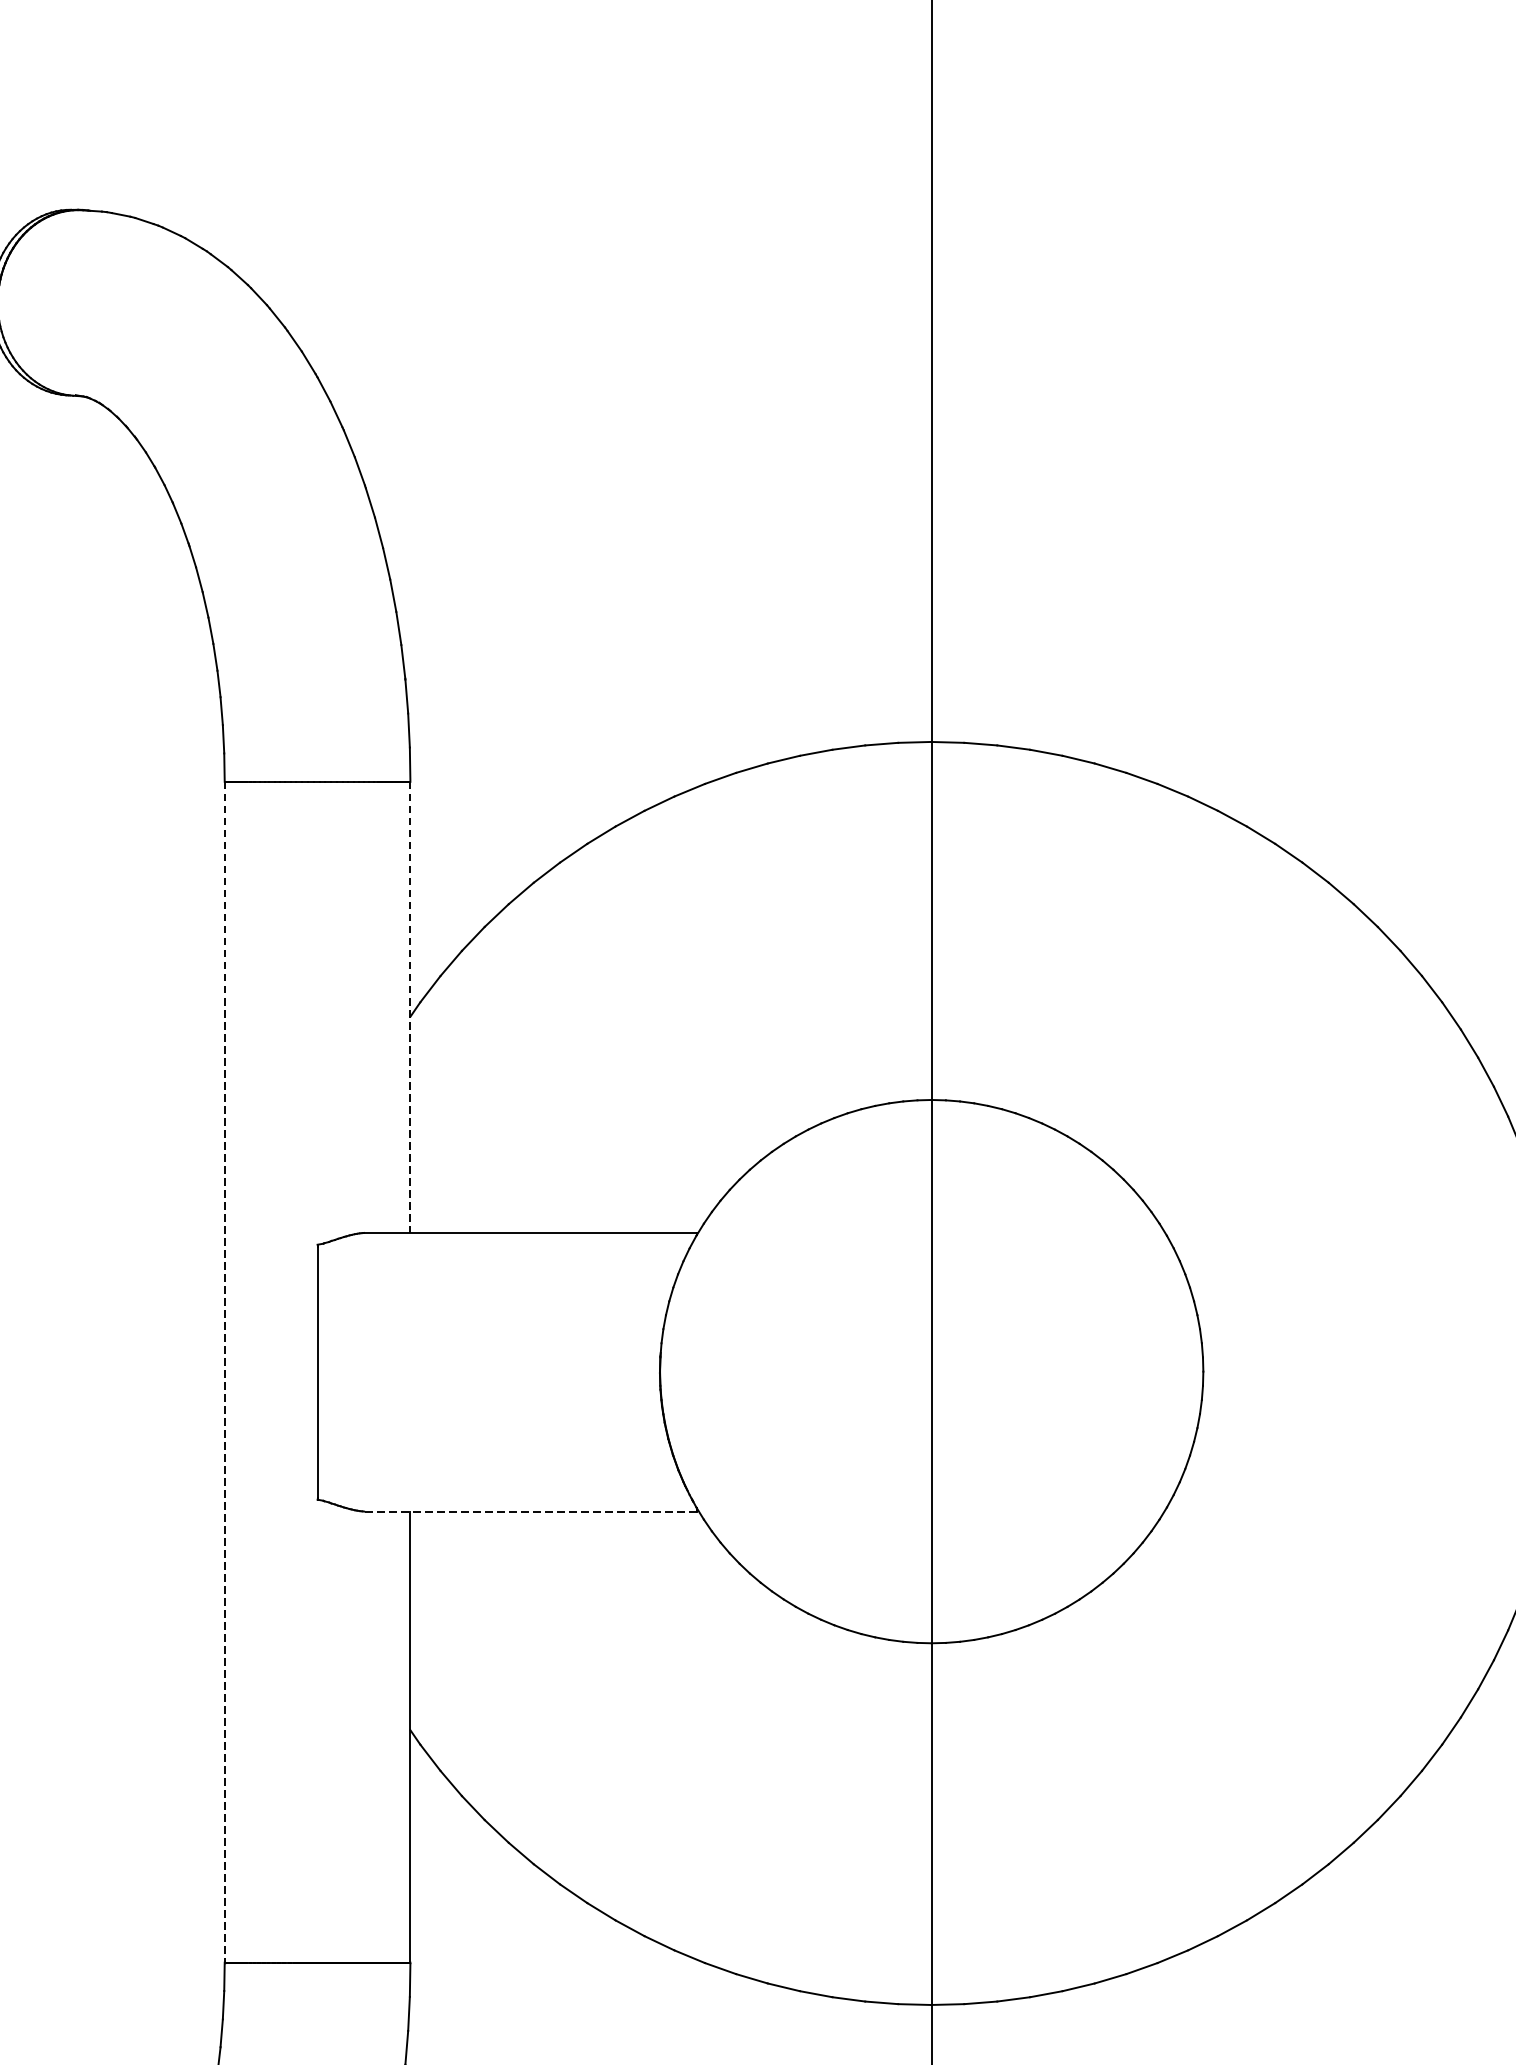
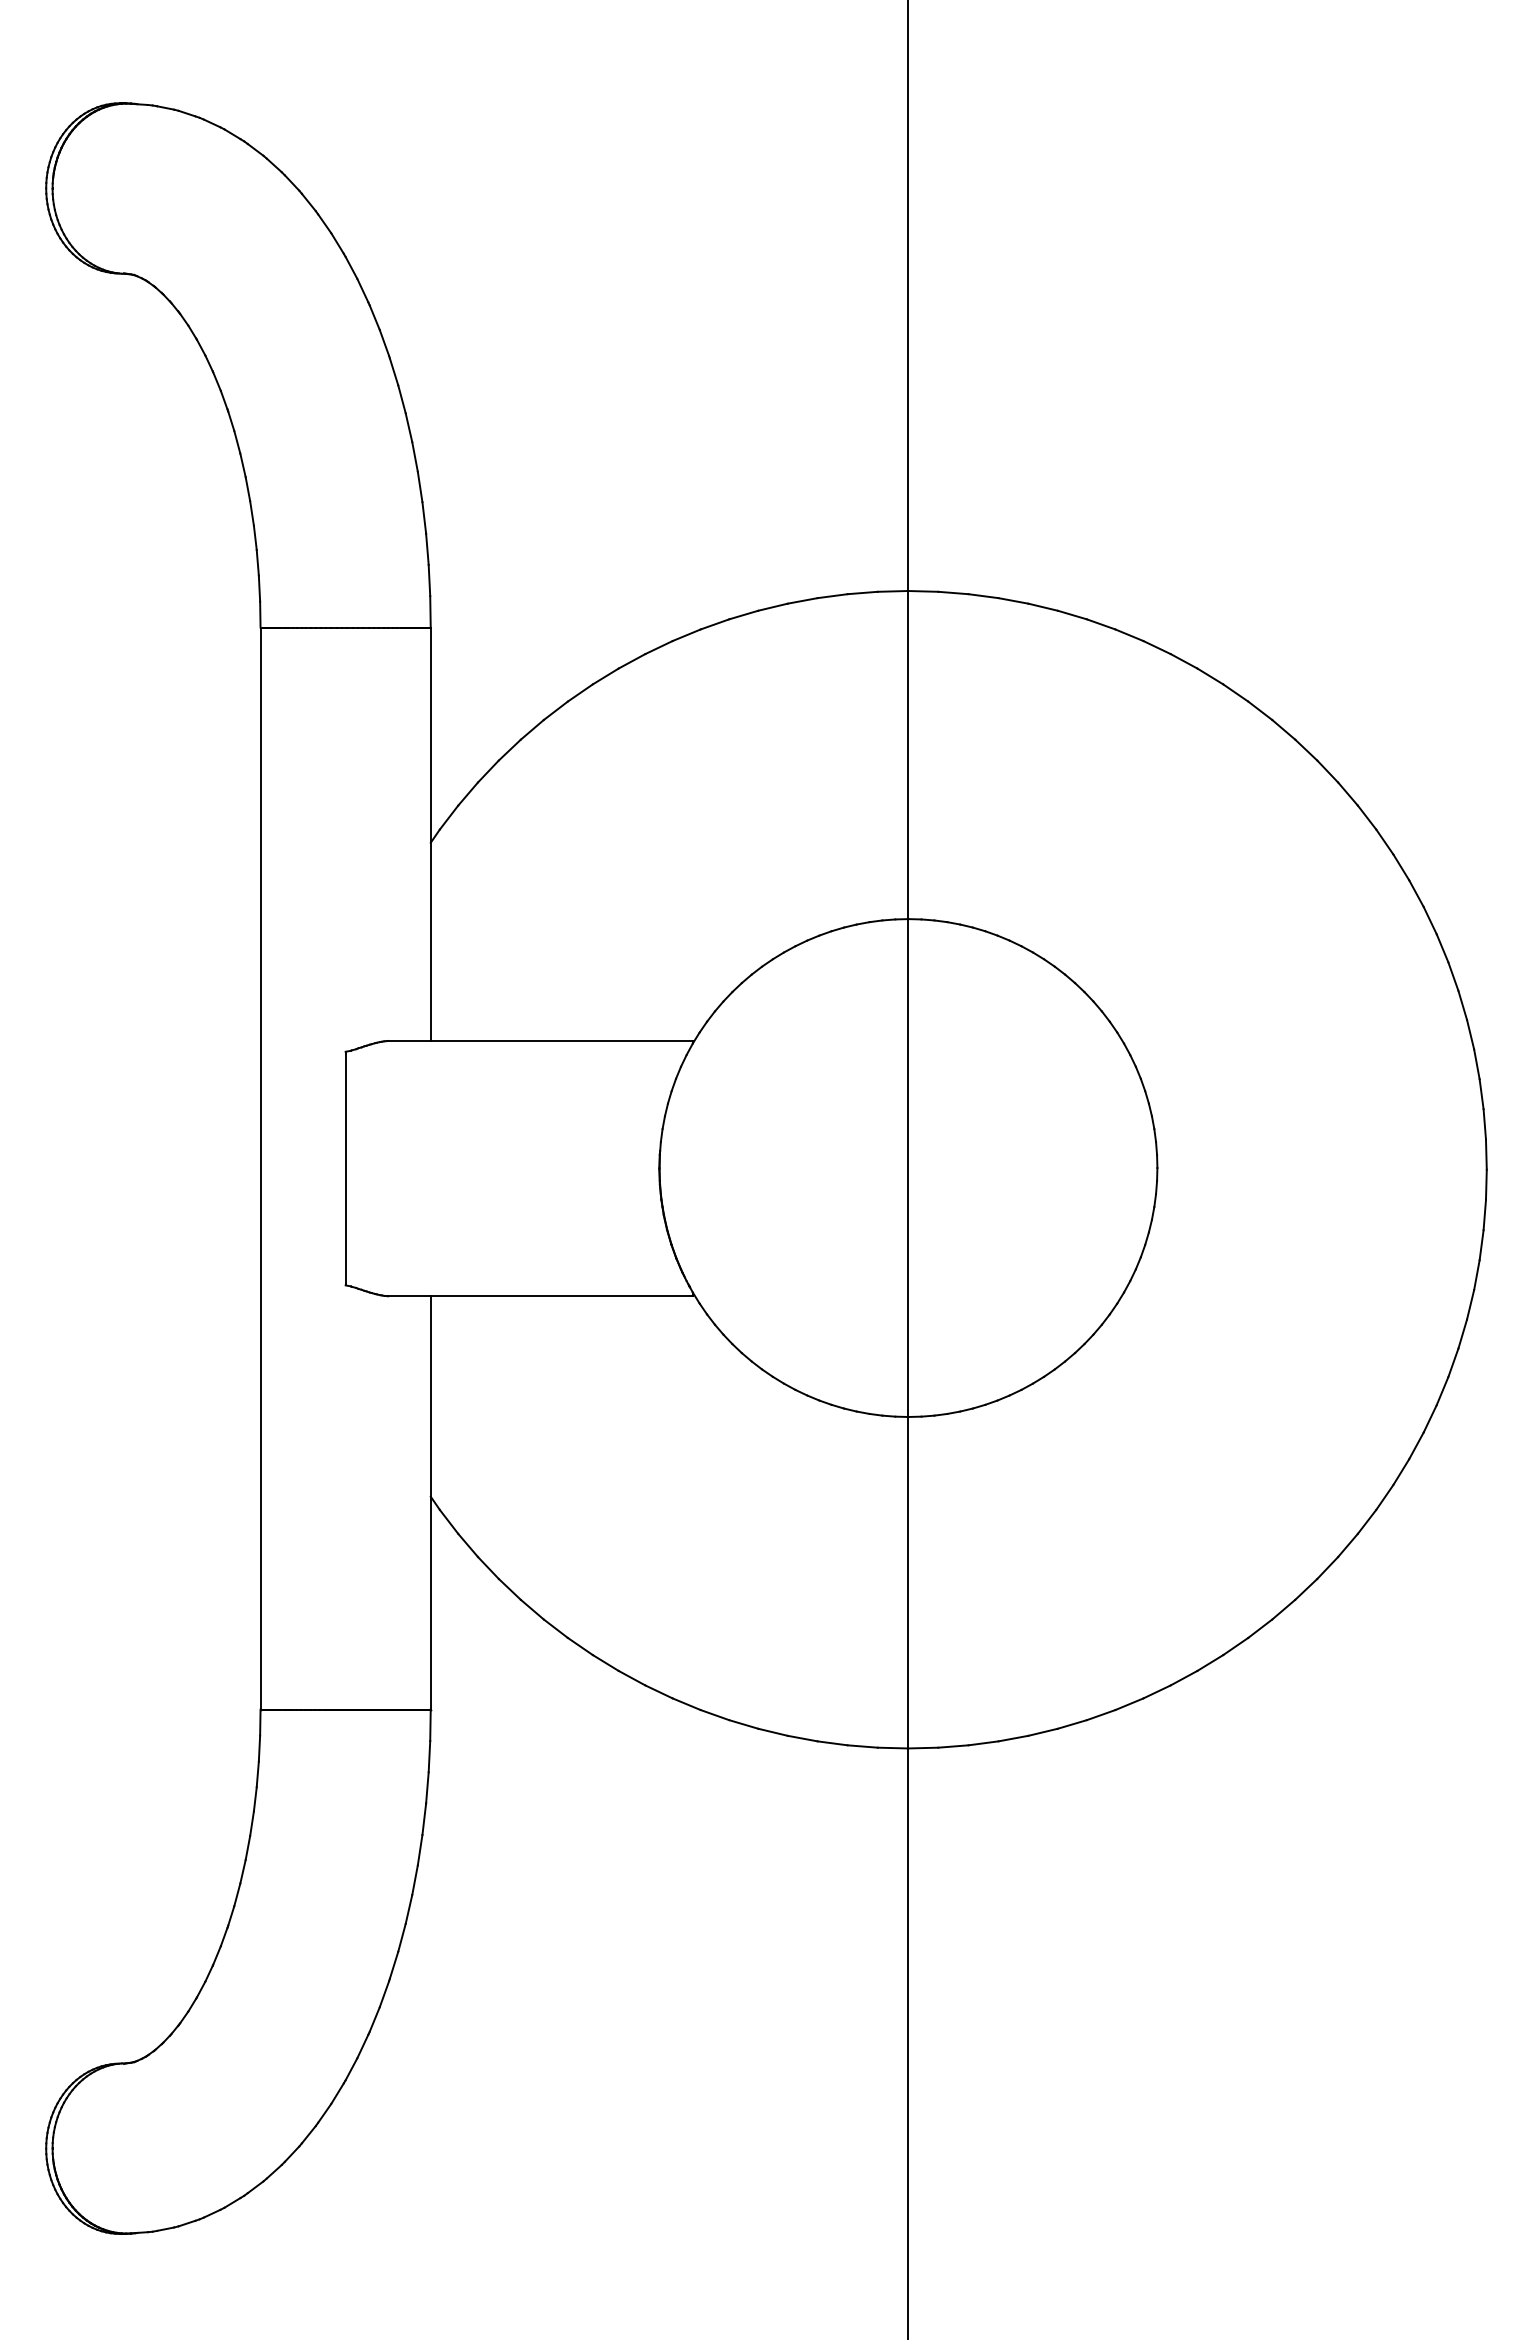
line: (410, 1007) -> (430, 834), dashed -> solid
line: (224, 1373) -> (260, 1169), dashed -> solid
line: (530, 1511) -> (540, 1296), dashed -> solid

